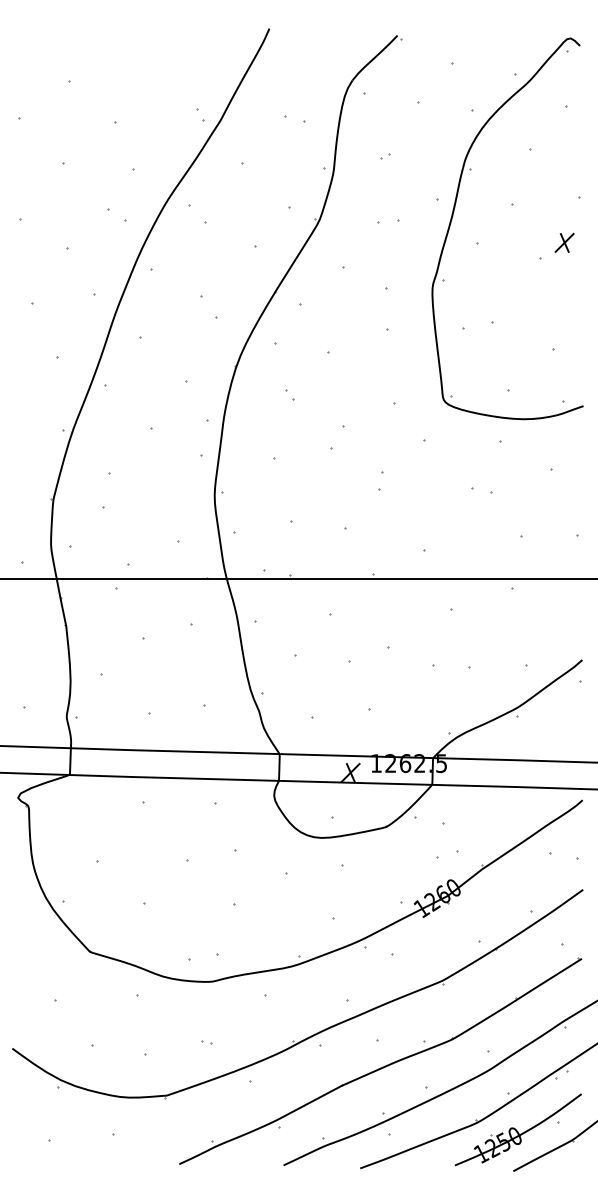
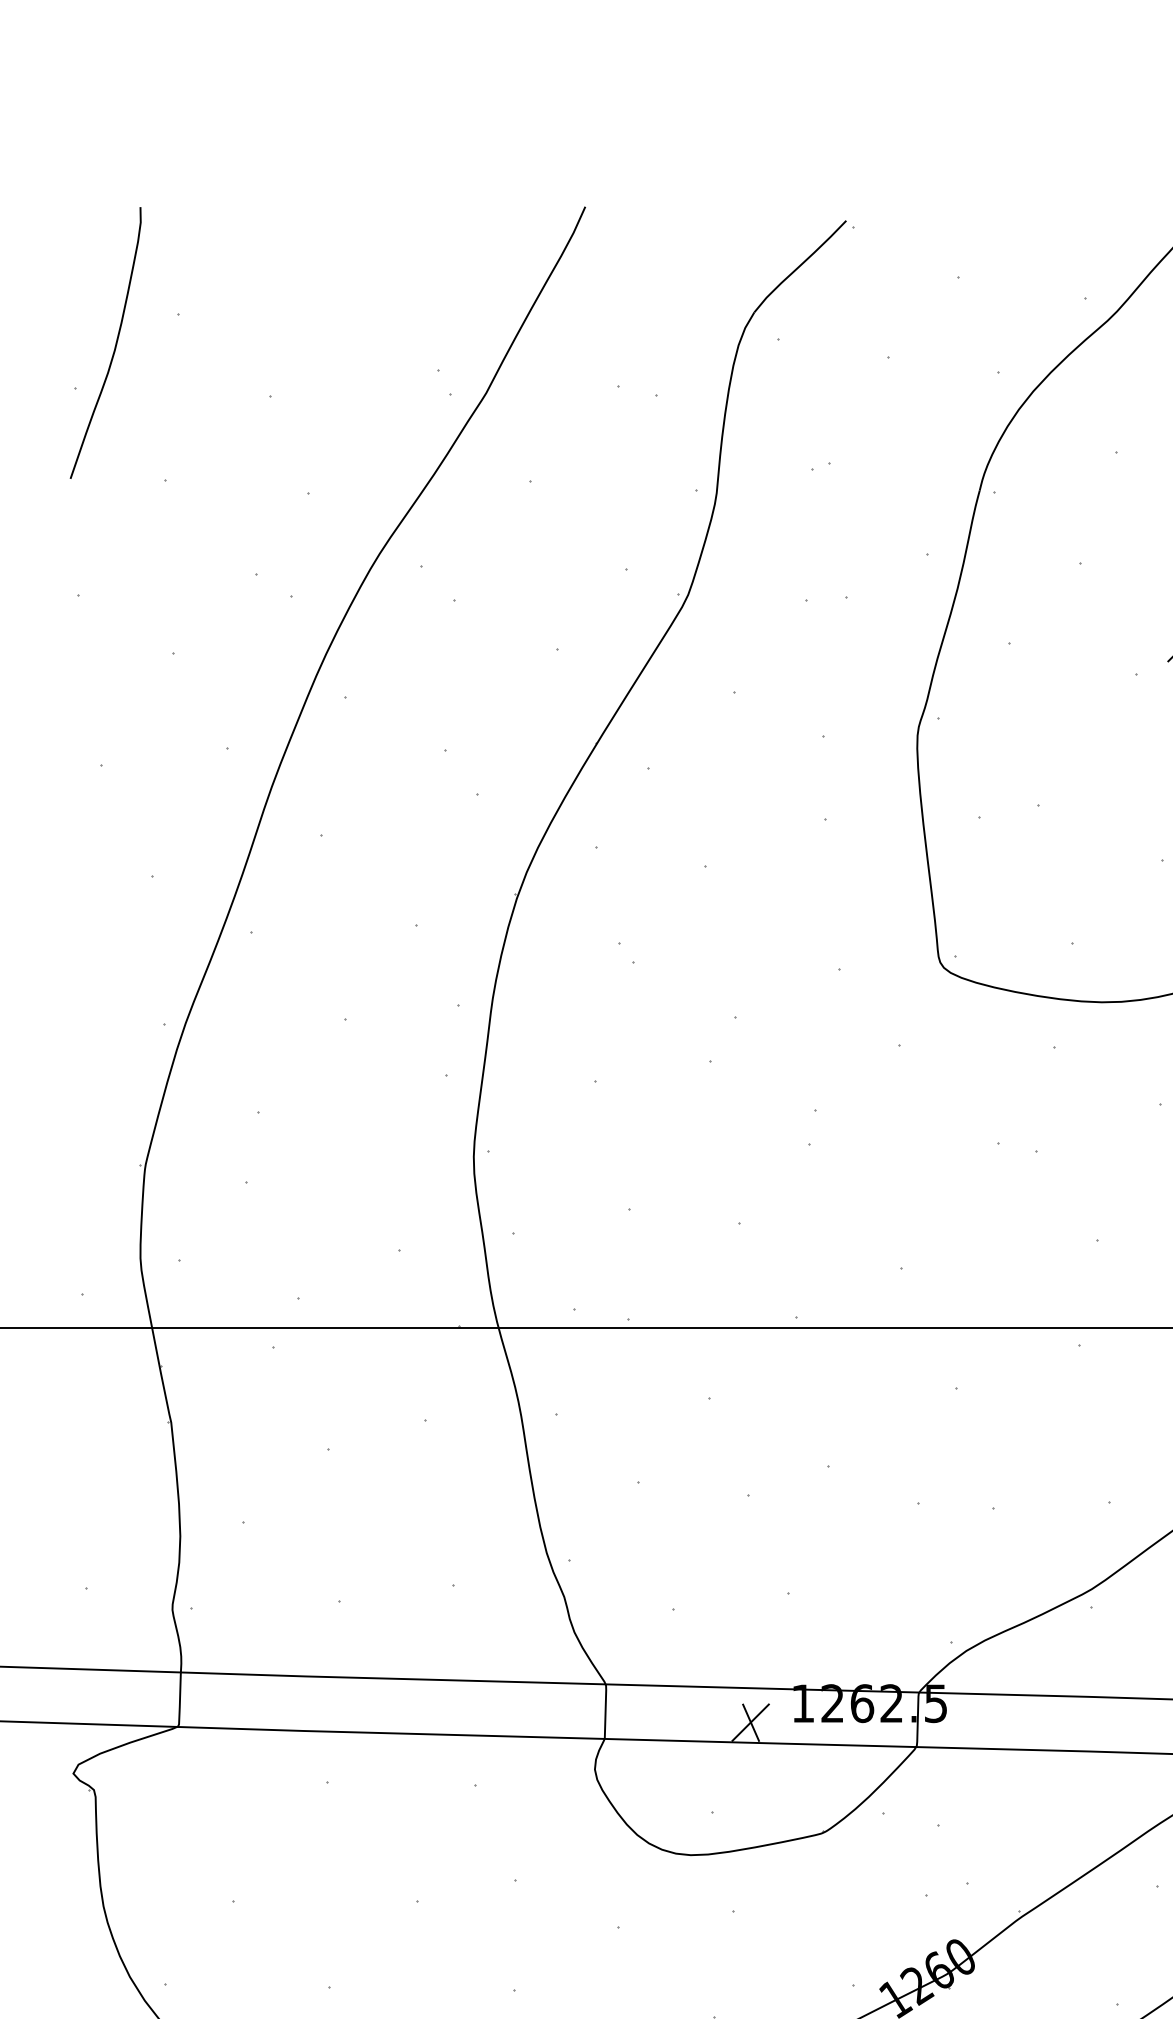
curve: (38, 95) -> (114, 342), added

